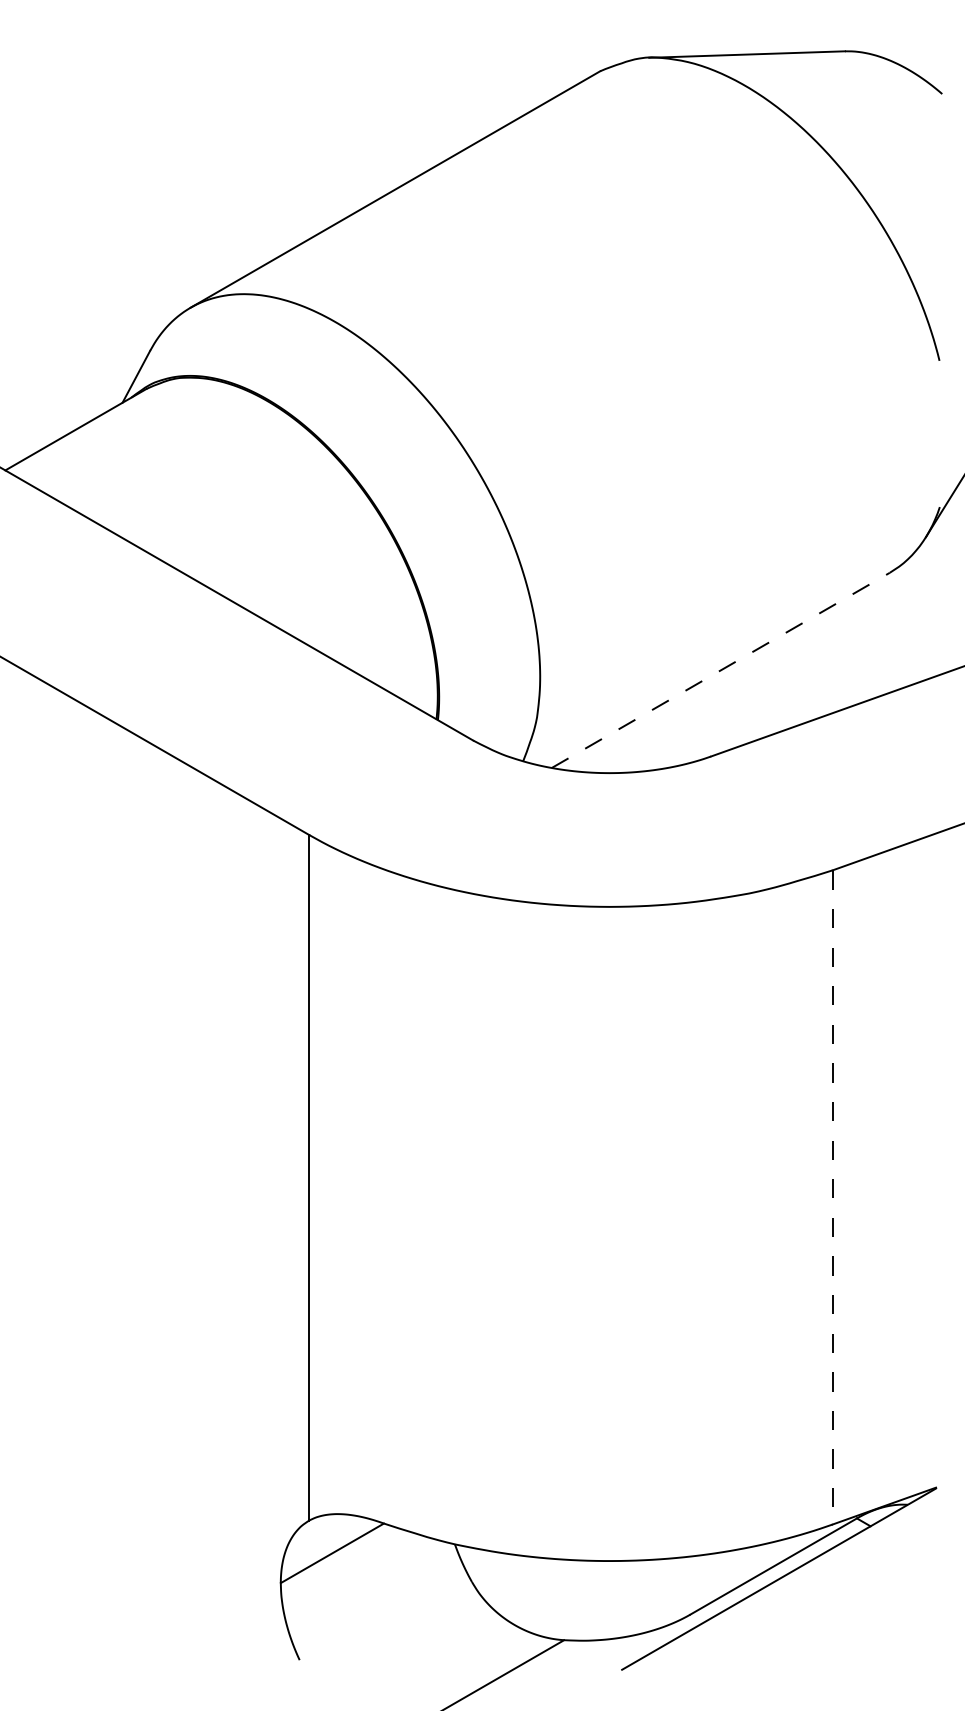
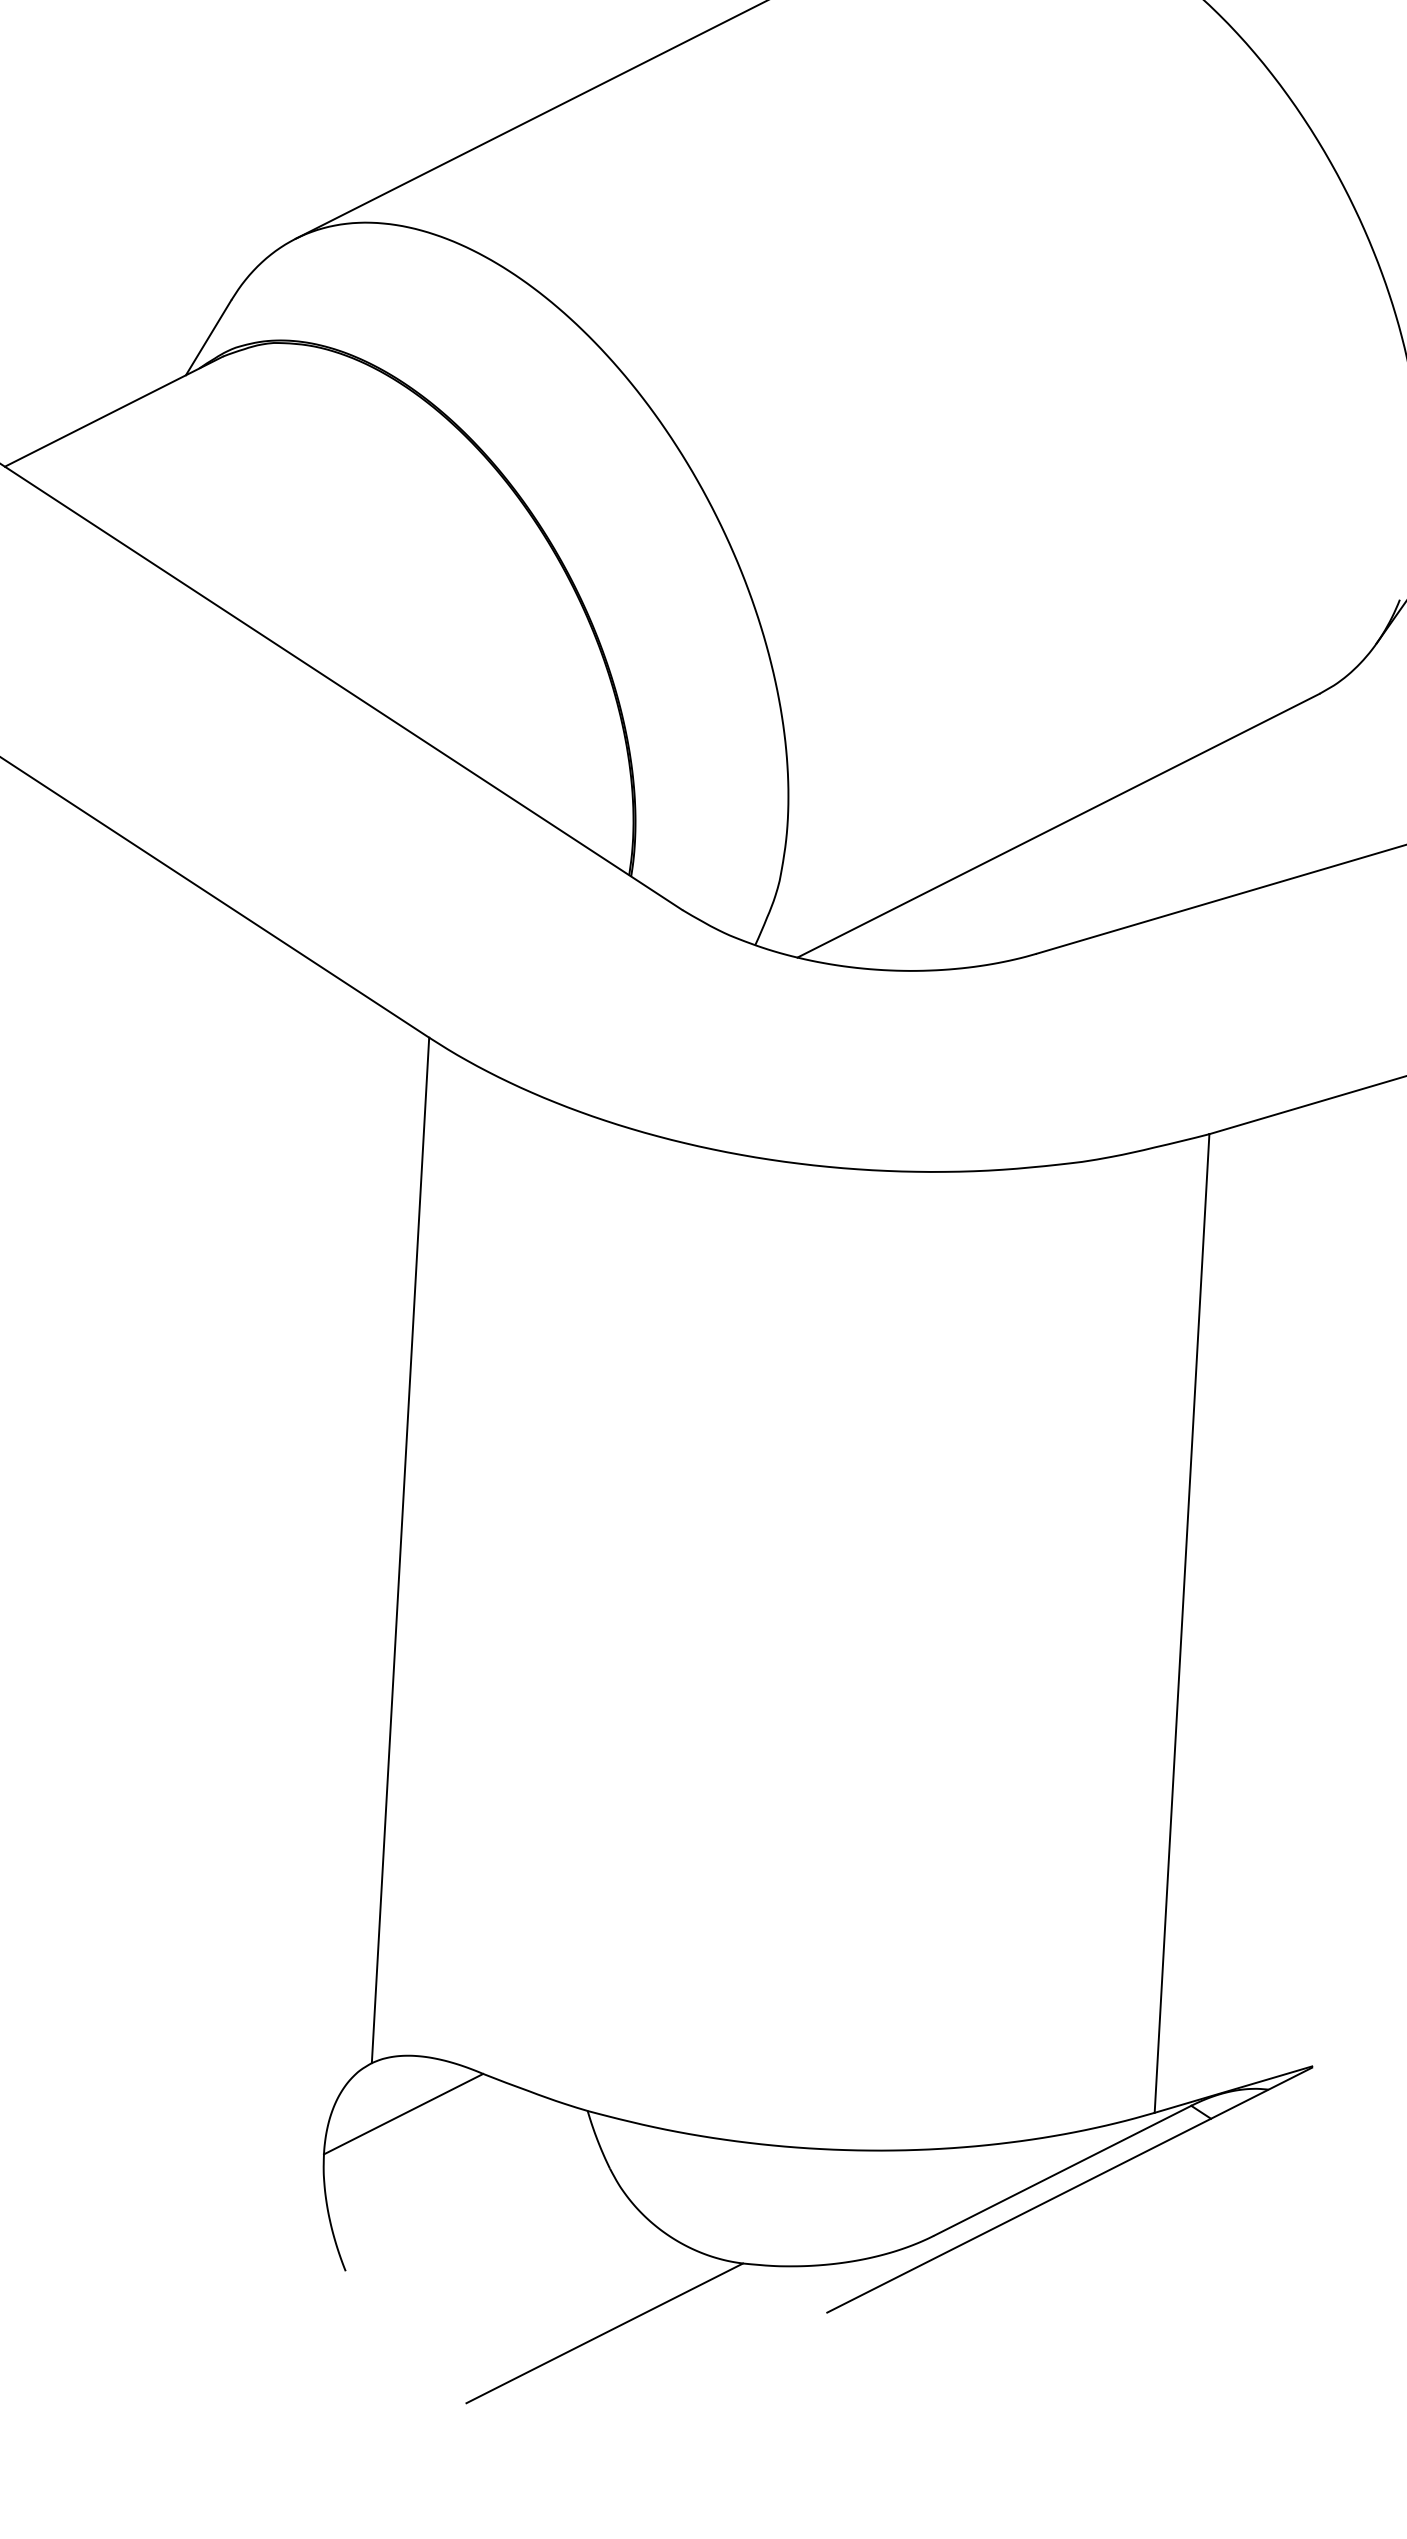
line: (721, 670) -> (1059, 825), dashed -> solid
line: (832, 1197) -> (1181, 1623), dashed -> solid

